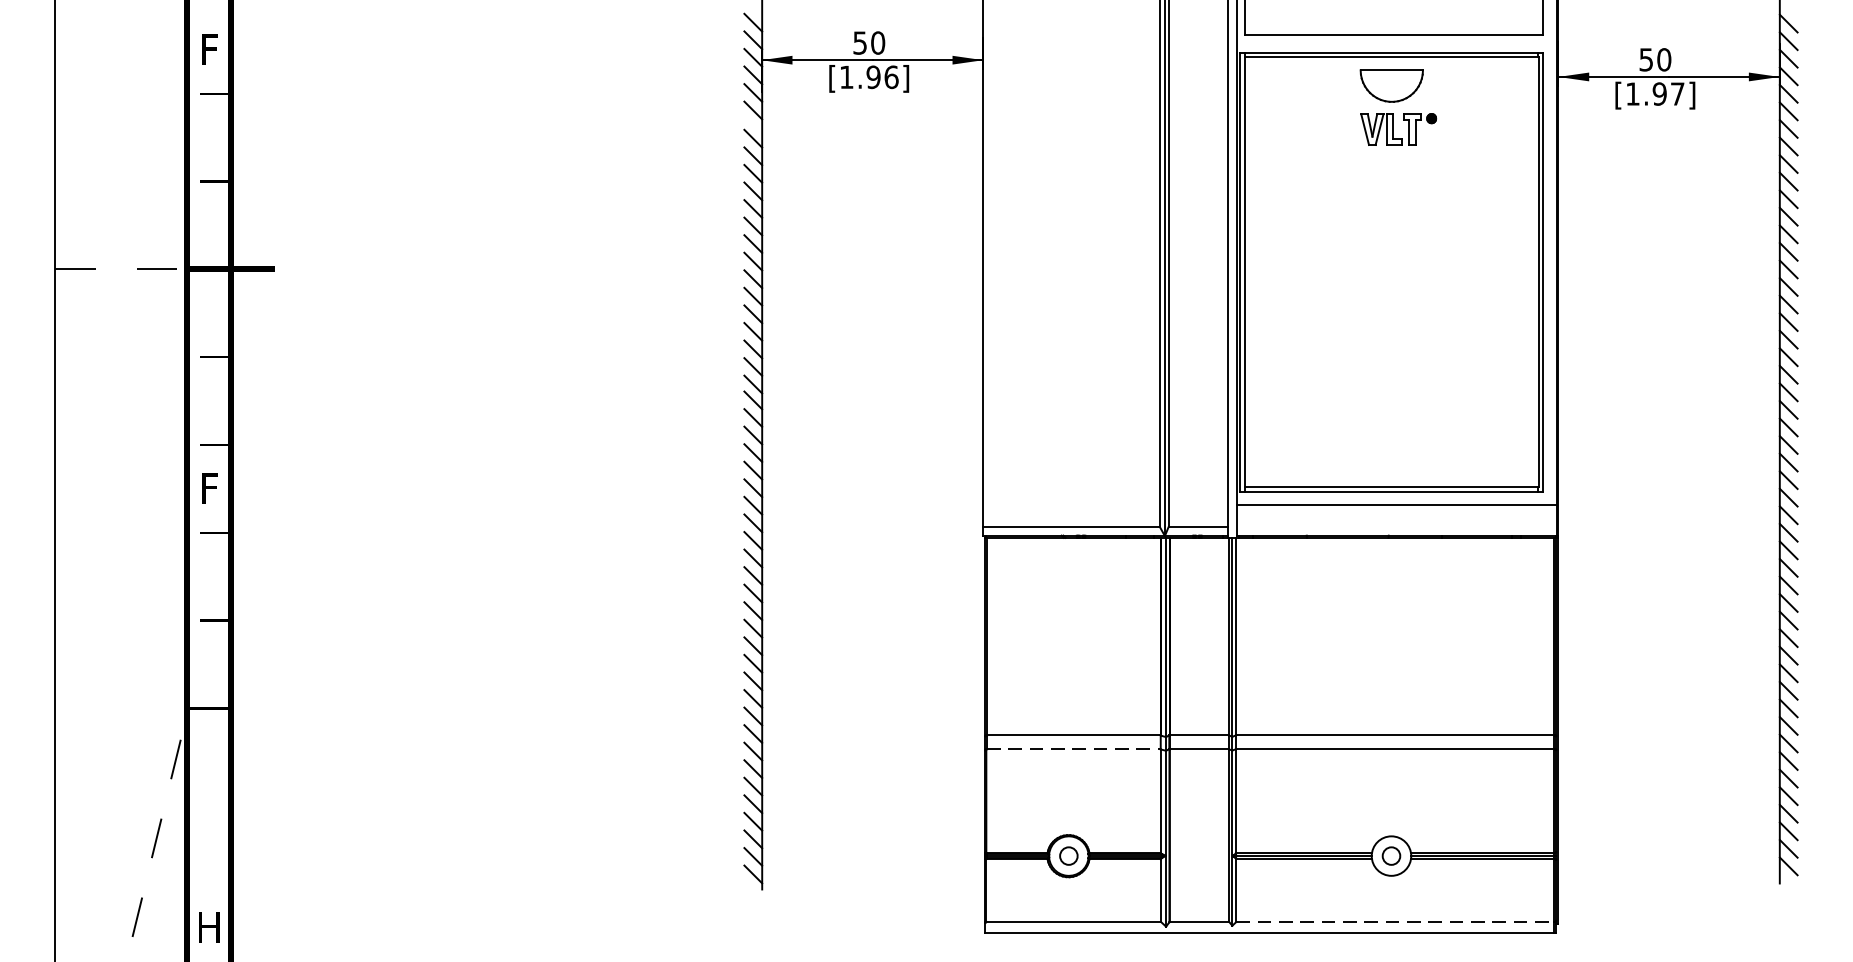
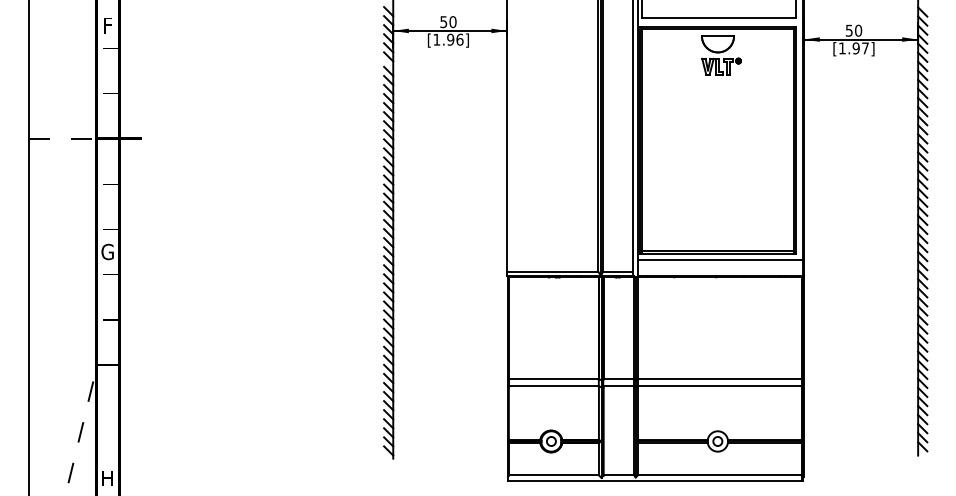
text: (208, 487) -> (107, 251), F -> G
line: (1074, 749) -> (554, 386), dashed -> solid
line: (1394, 922) -> (719, 475), dashed -> solid

